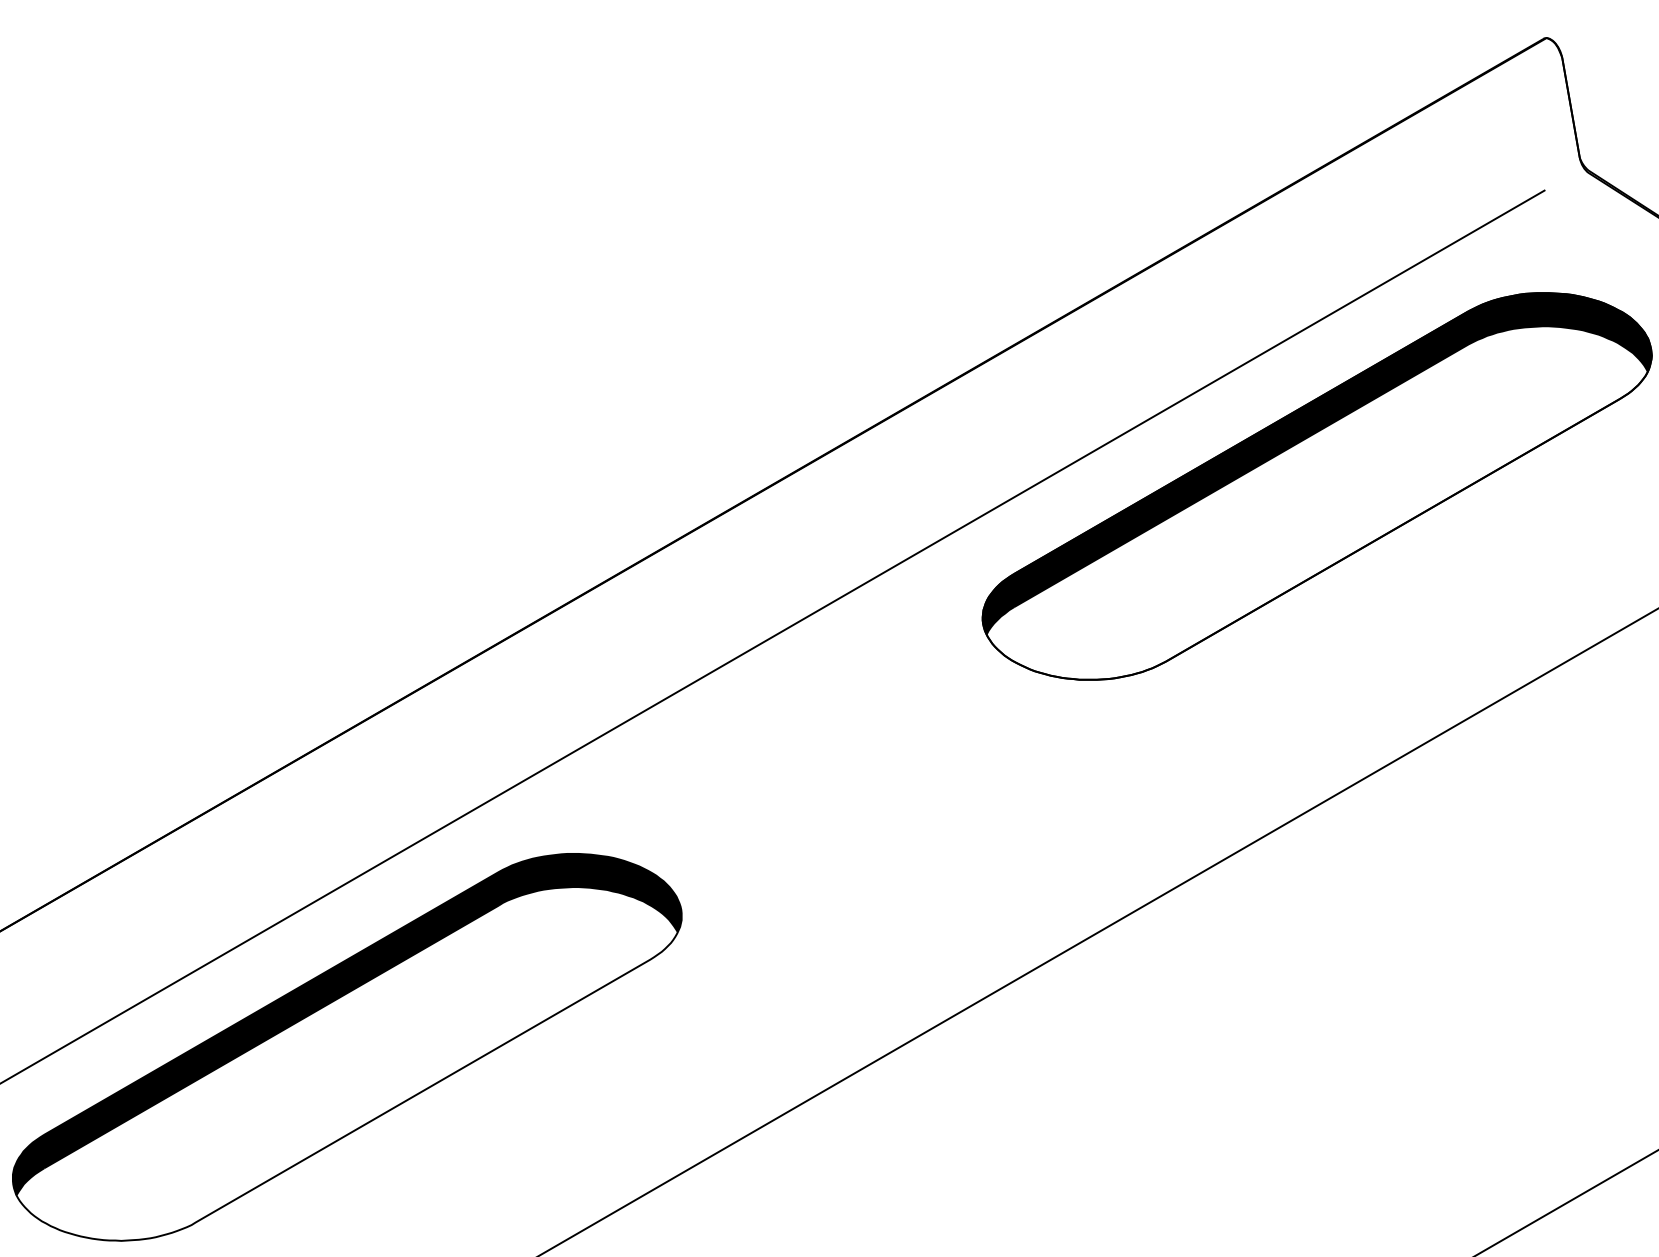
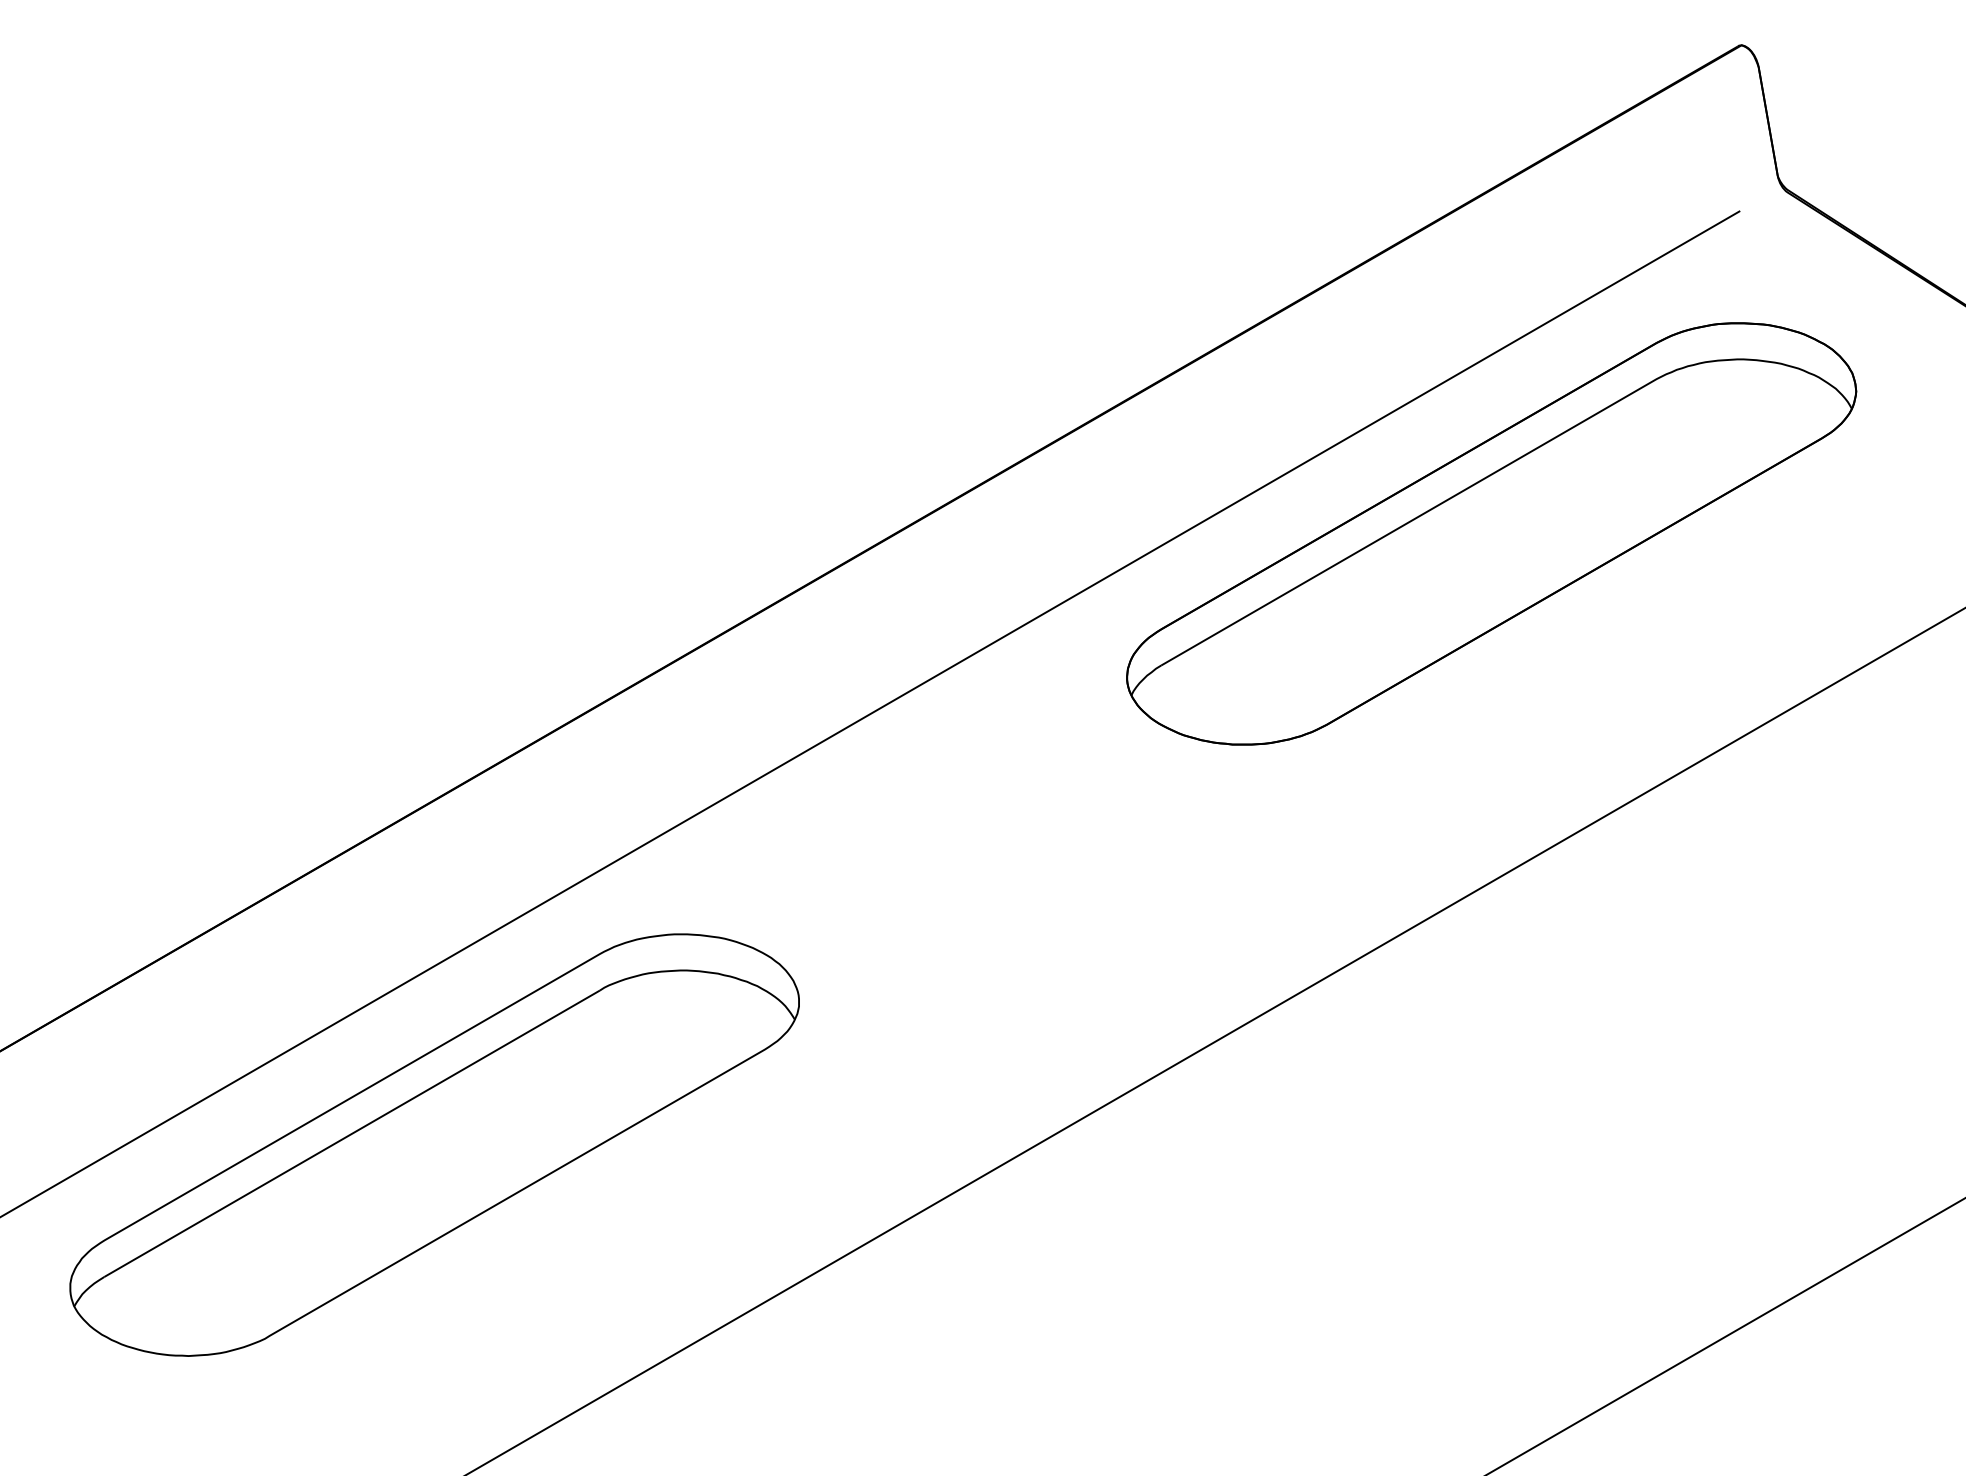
fill: (1317, 464) -> (1491, 509), removed
fill: (347, 1024) -> (434, 1120), removed

